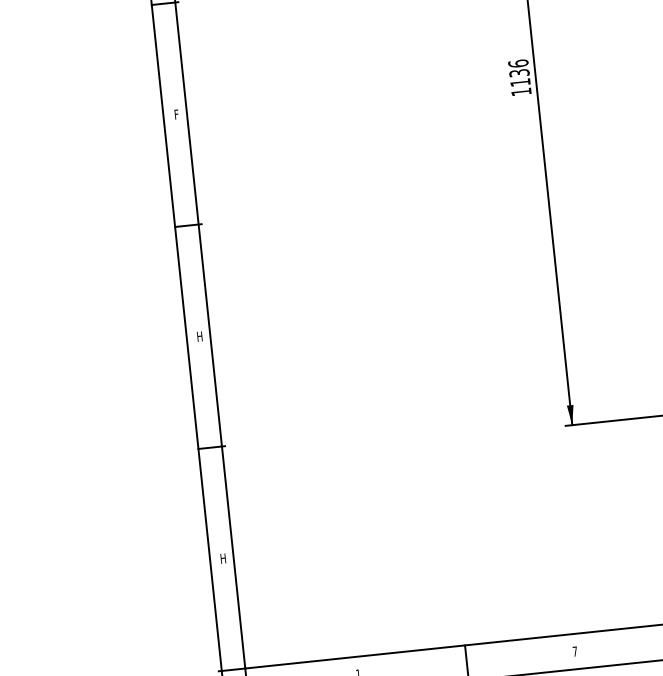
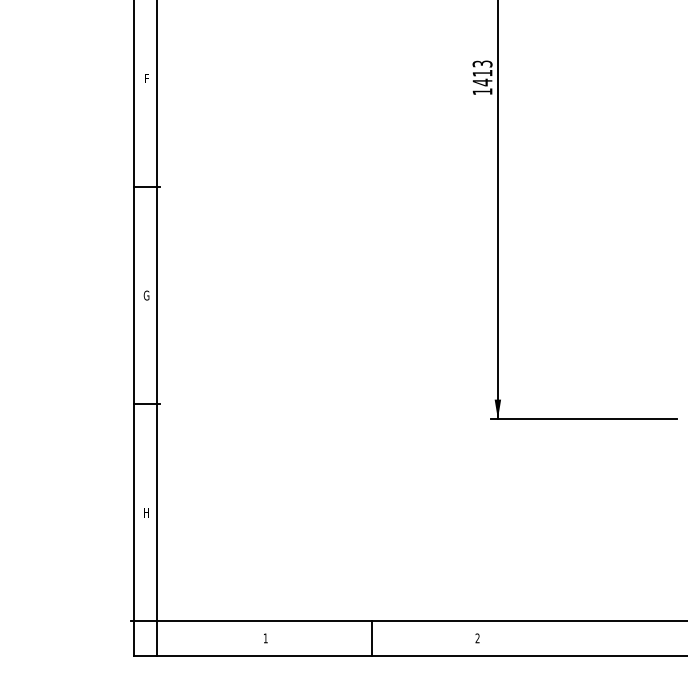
text: (519, 73) -> (482, 73), 1136 -> 1413
text: (199, 336) -> (146, 295), H -> G
text: (575, 651) -> (477, 638), 7 -> 2

